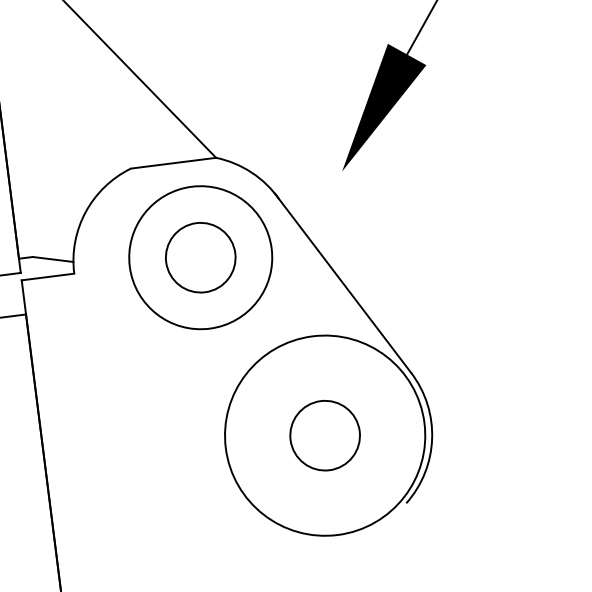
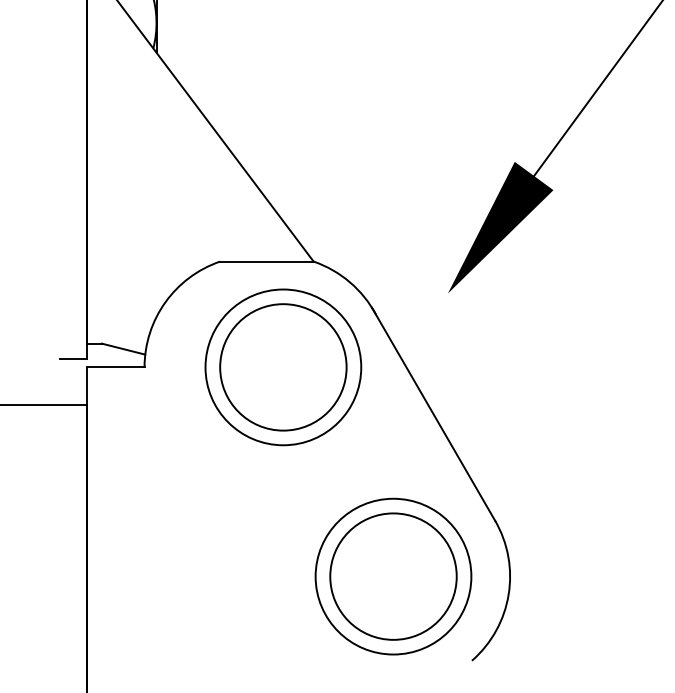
circle: (200, 257) -> (283, 367), size x1.67
circle: (325, 435) -> (393, 576), size x0.71
circle: (325, 435) -> (393, 576), size x1.67

